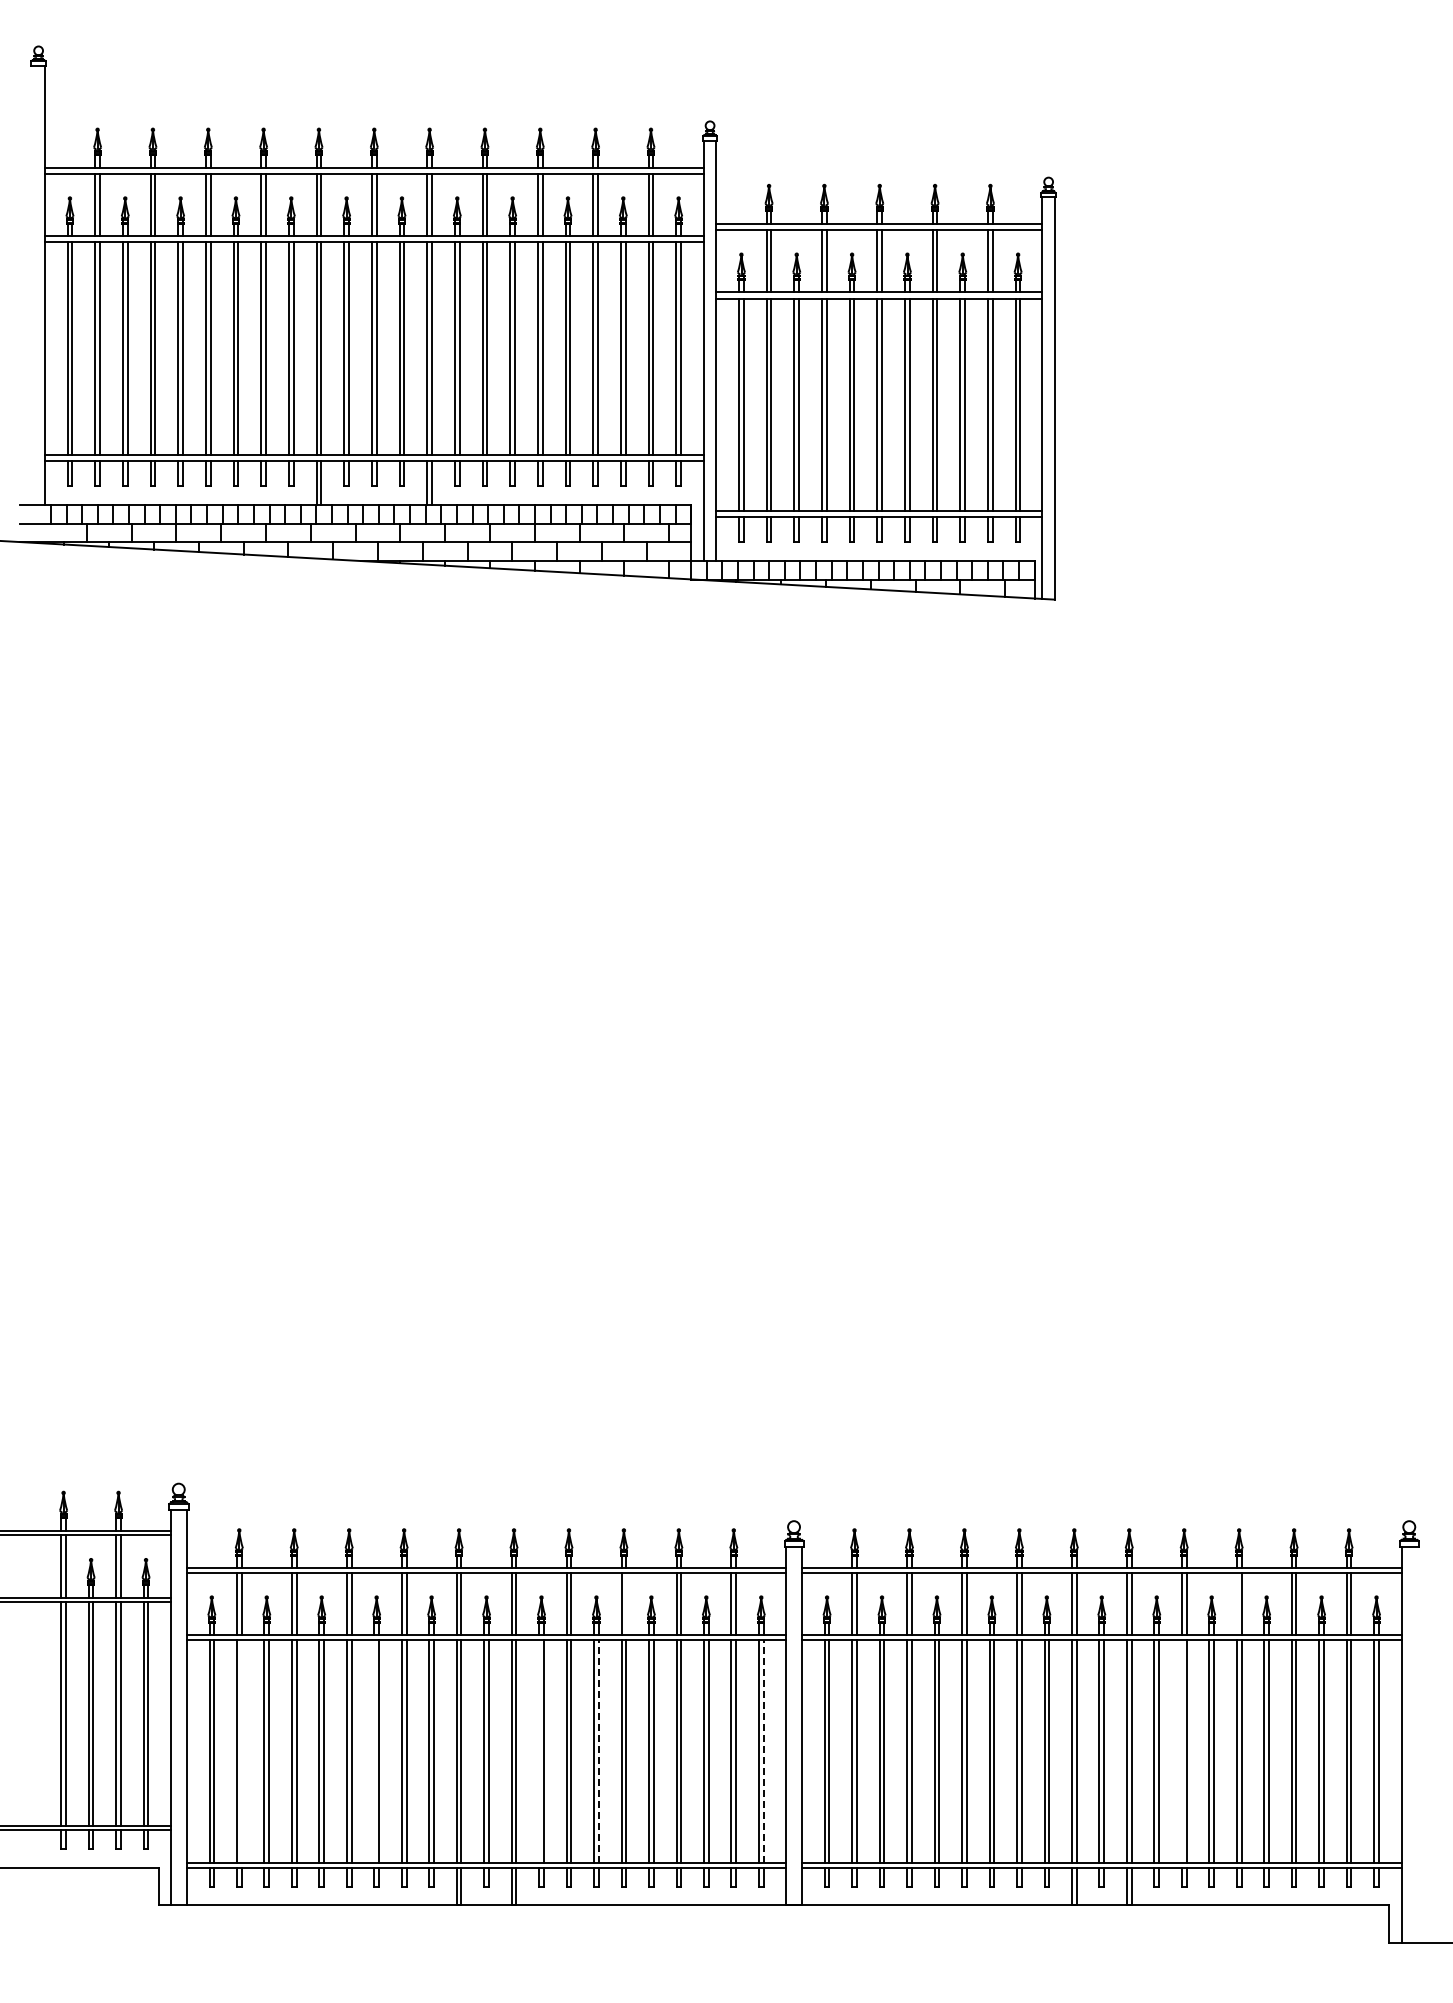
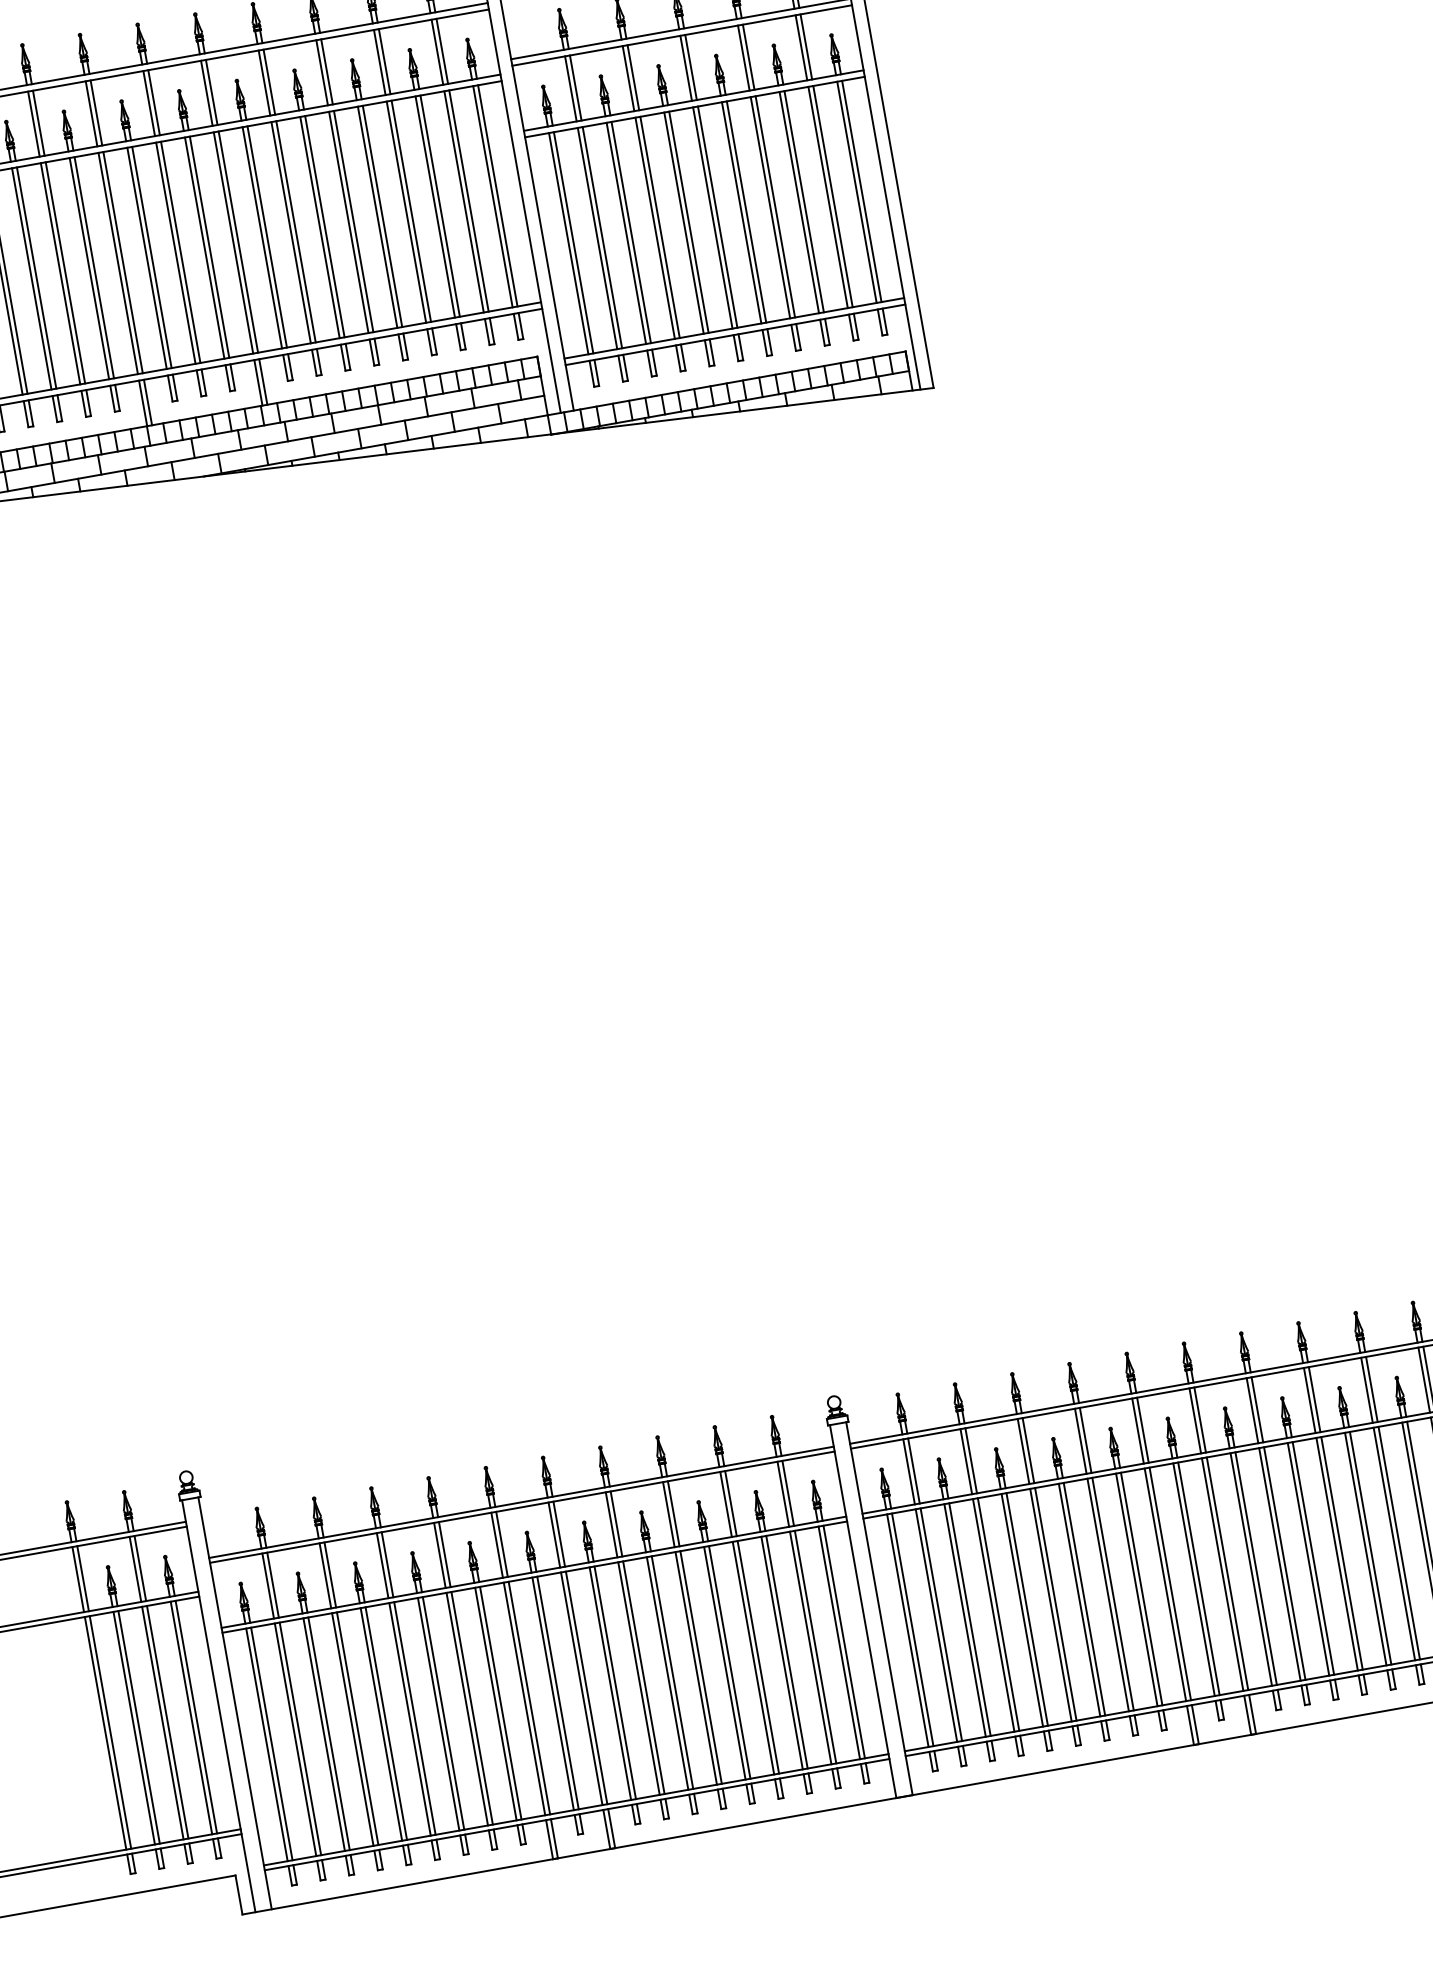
line: (626, 1603) -> (673, 1513), added
line: (1236, 1603) -> (1309, 1400), added
line: (241, 1751) -> (300, 1738), added
line: (374, 1751) -> (438, 1714), added
line: (539, 1751) -> (610, 1683), added
line: (598, 1751) -> (672, 1672), dashed -> solid
line: (763, 1751) -> (844, 1641), dashed -> solid
line: (1181, 1751) -> (1279, 1564), added

